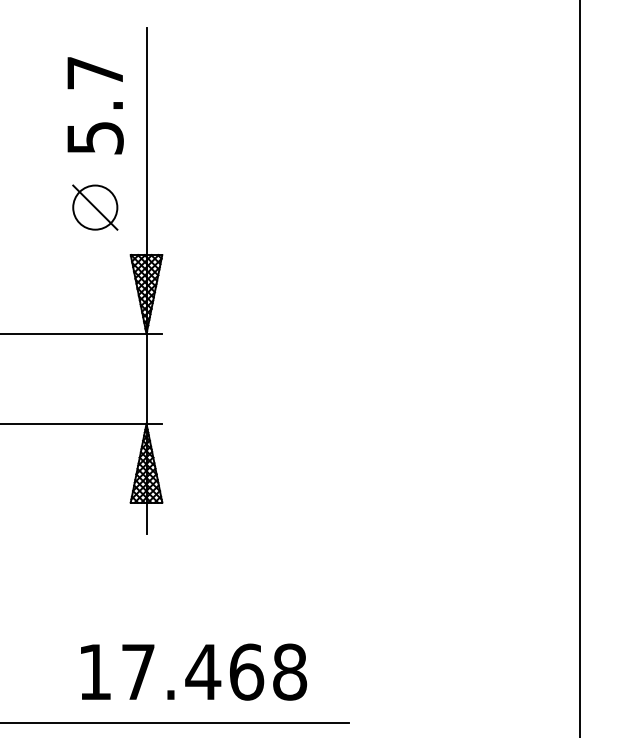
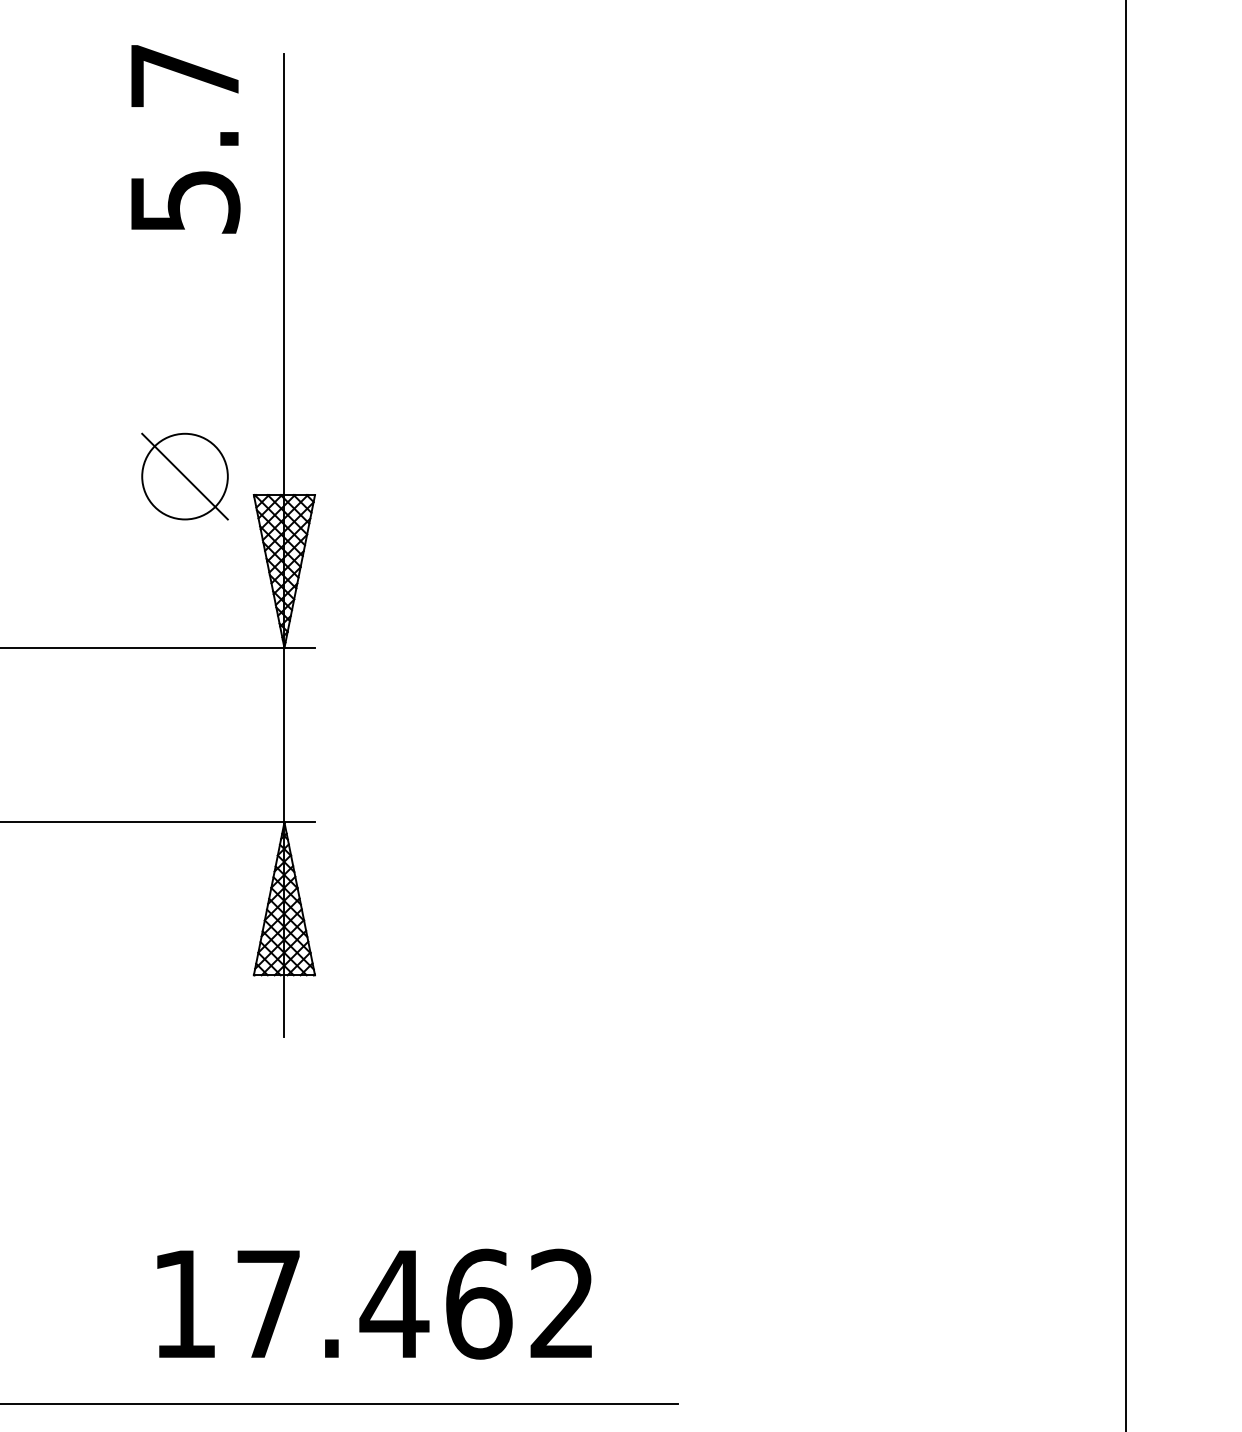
text: (95, 105) -> (185, 138), moved
part: (95, 207) -> (185, 476), moved
text: (290, 671) -> (563, 1302), 17.468 -> 17.462

